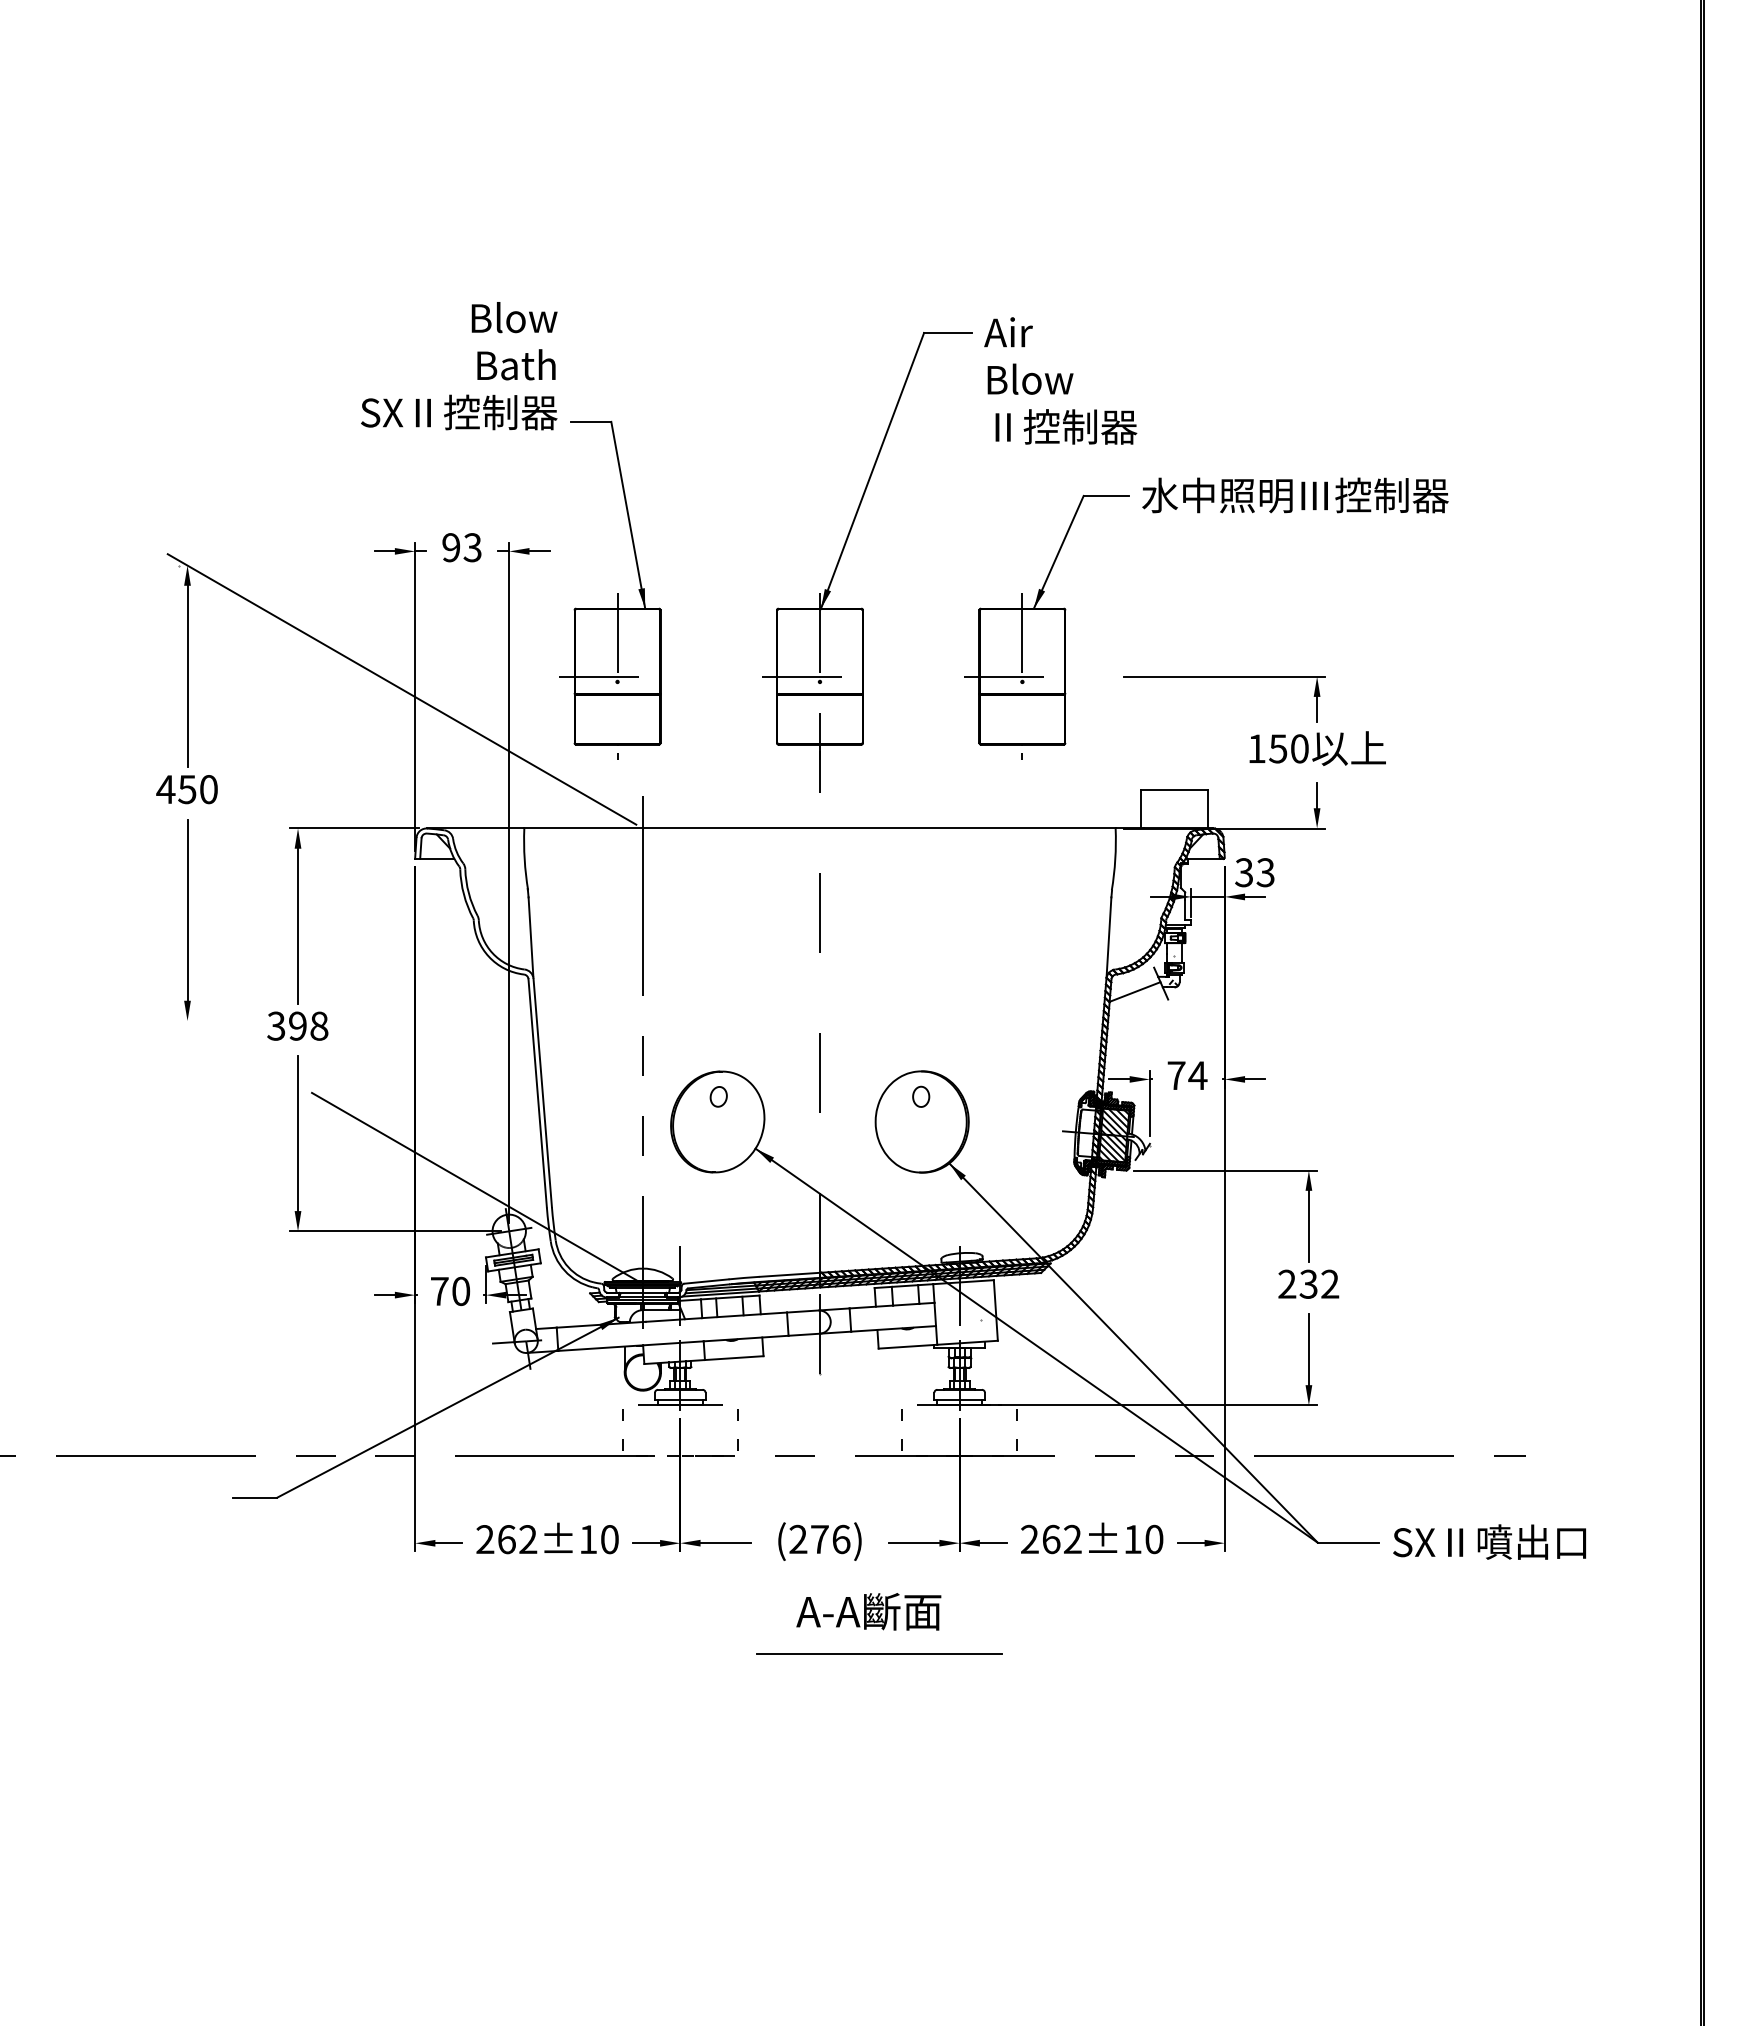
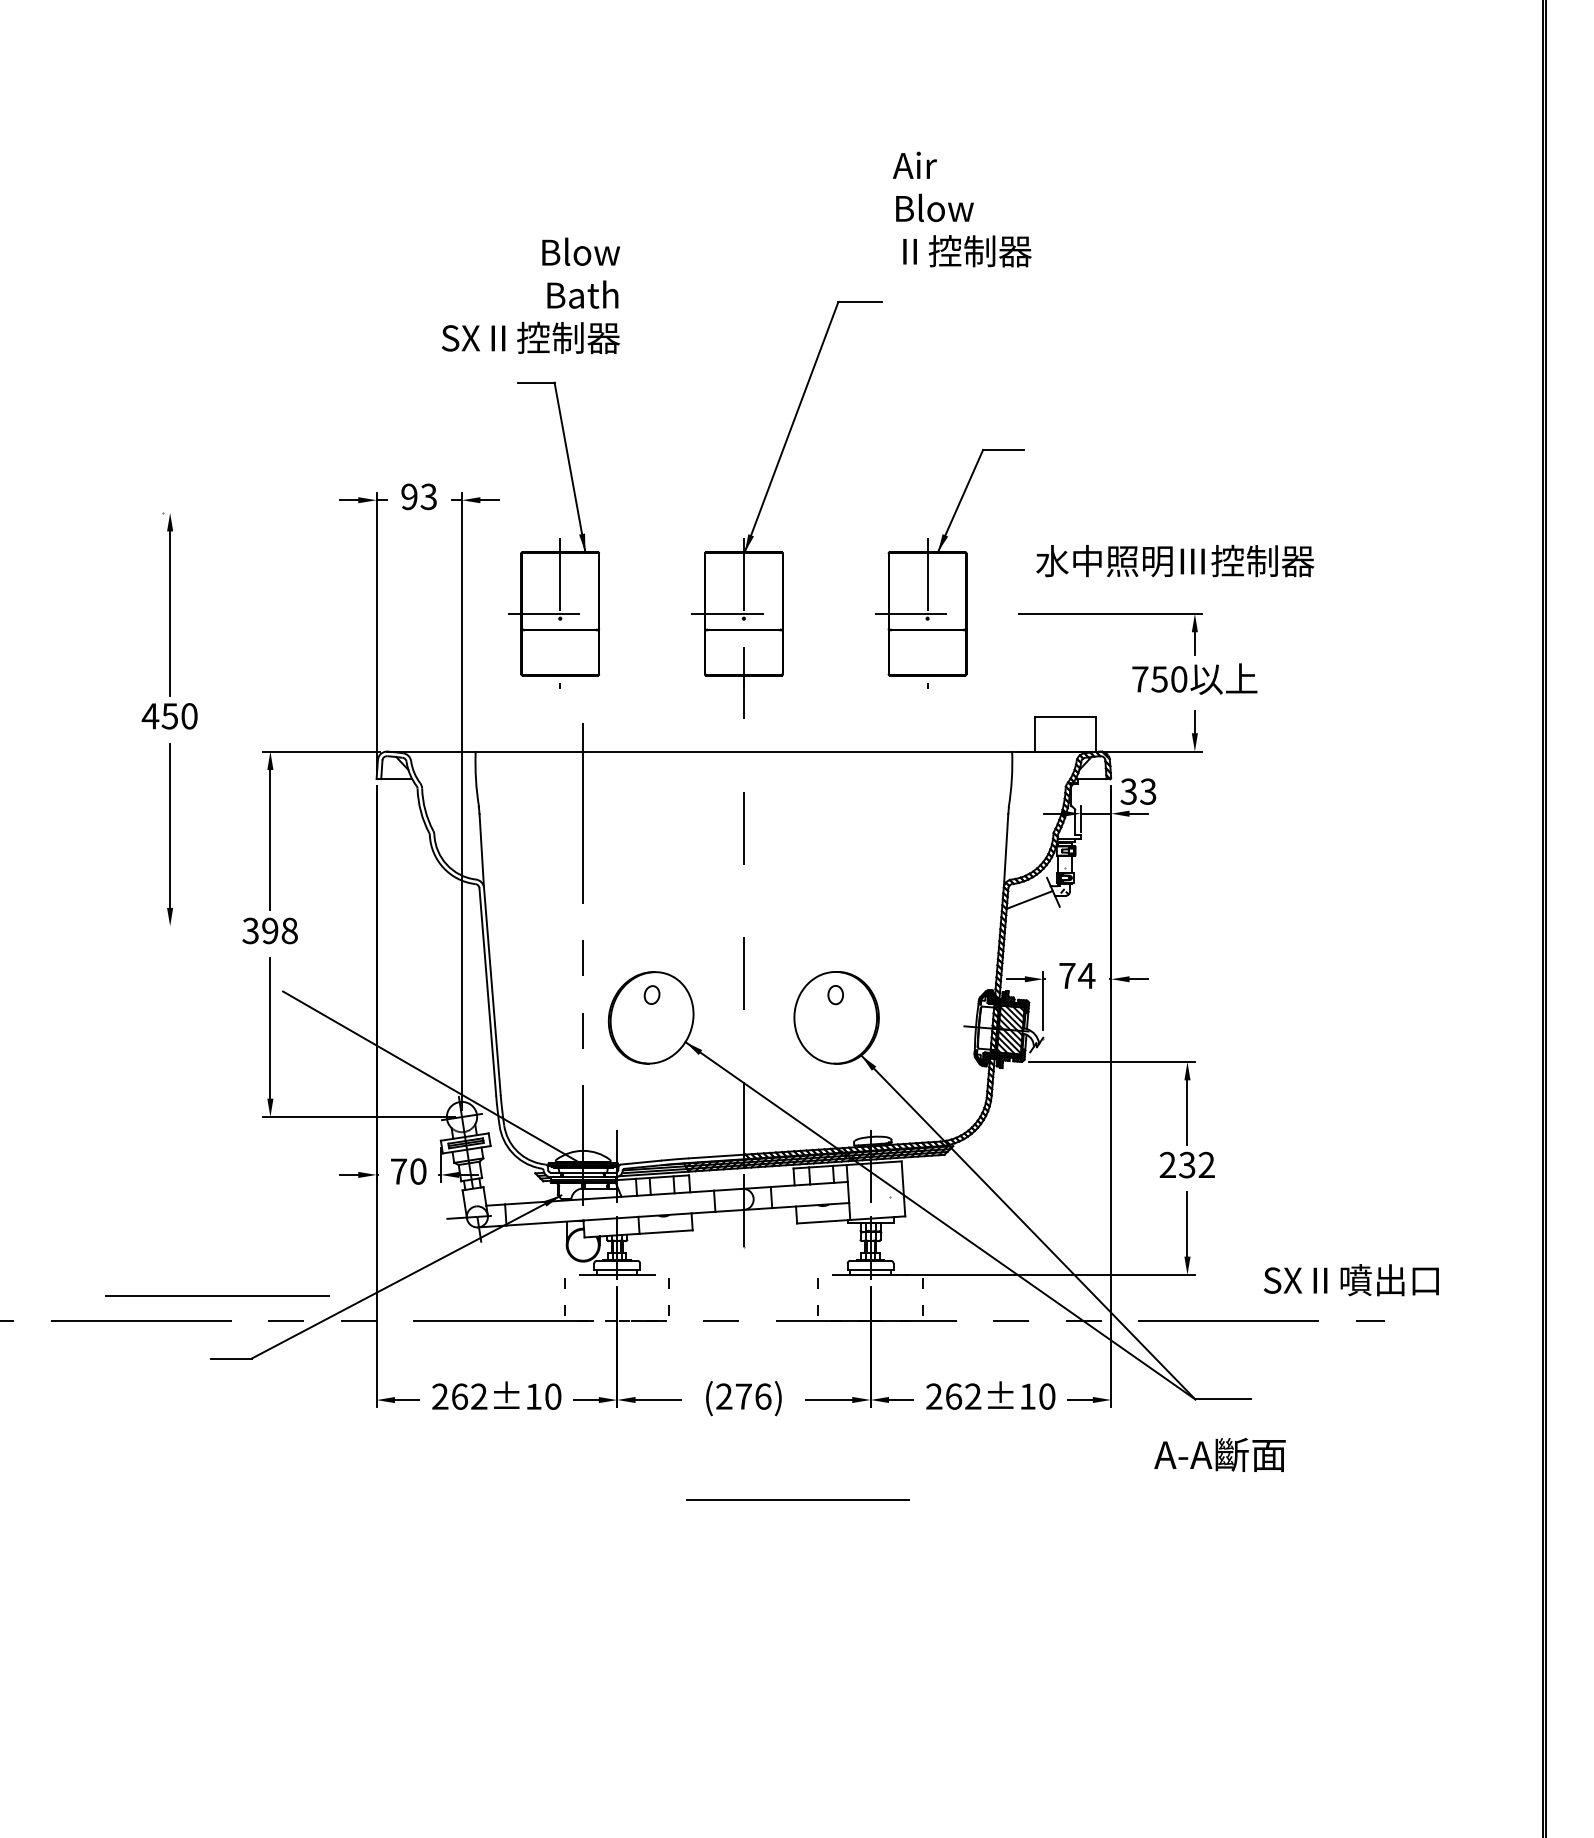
text: (459, 366) -> (531, 296), moved
text: (1060, 380) -> (962, 209), moved
text: (1295, 495) -> (1175, 561), moved
line: (401, 689) -> (364, 625), removed
text: (1256, 748) -> (1139, 679), 150 -> 750
line: (239, 1428) -> (217, 1295), added
text: (1489, 1541) -> (1351, 1279), moved
text: (868, 1611) -> (1219, 1454), moved

